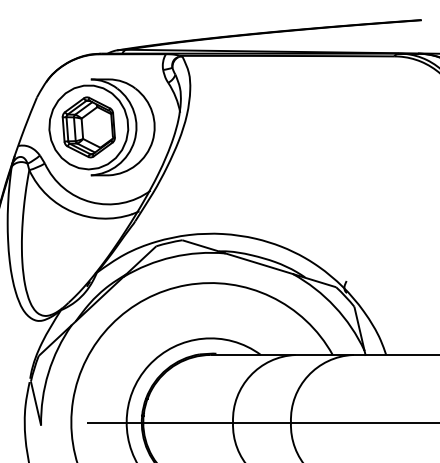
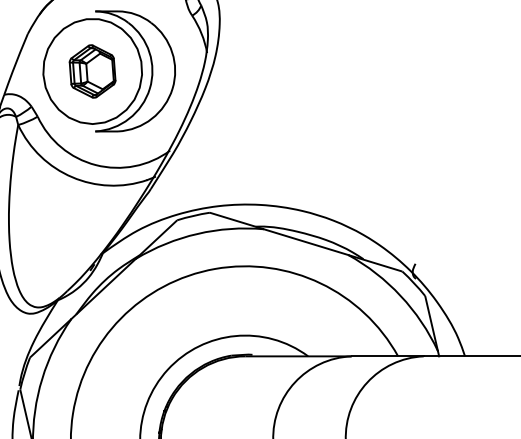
part: (88, 127) -> (92, 71), size x0.7

